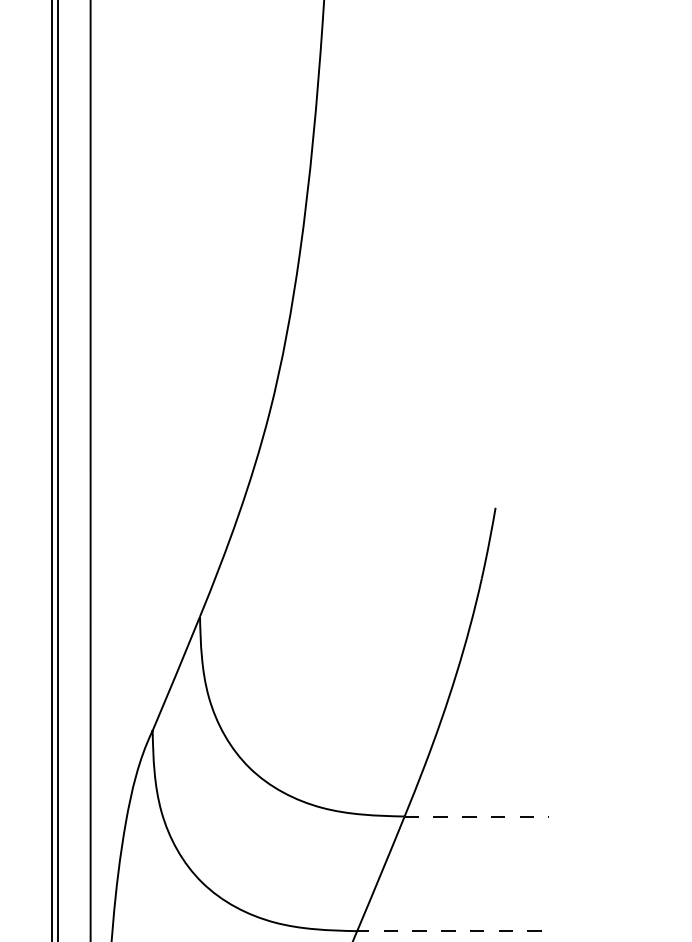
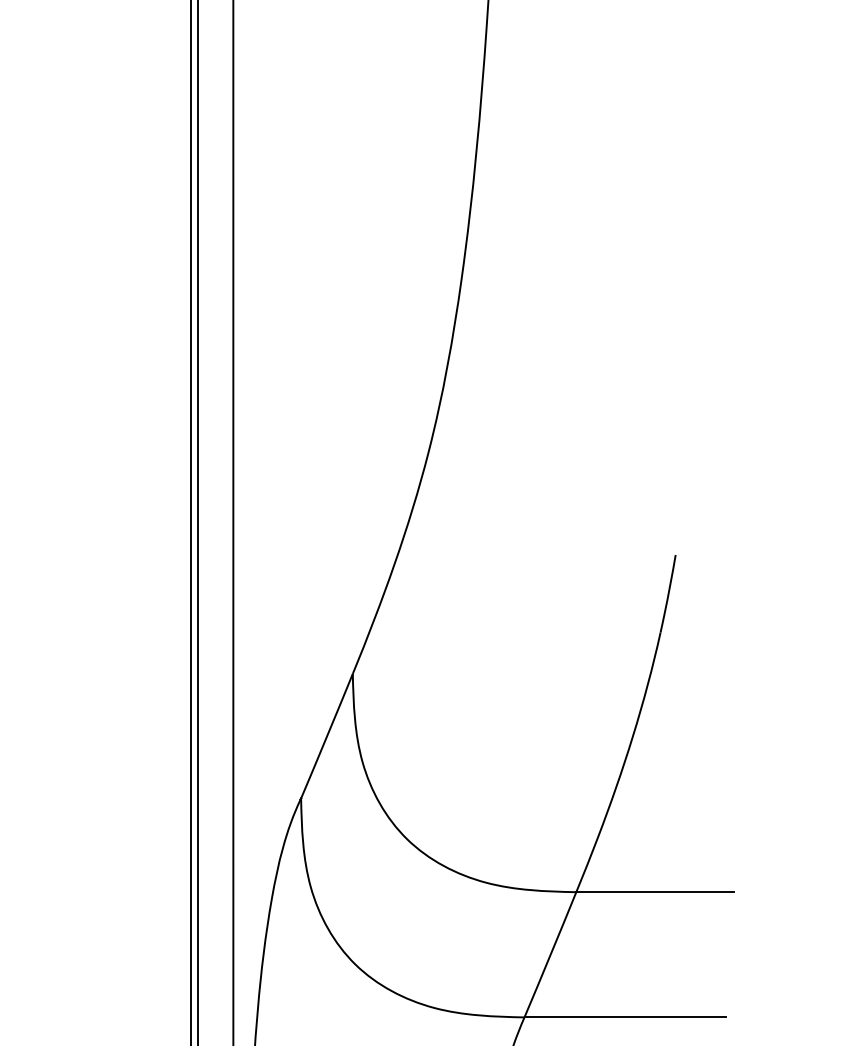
line: (477, 816) -> (655, 892), dashed -> solid
line: (449, 931) -> (625, 1017), dashed -> solid

